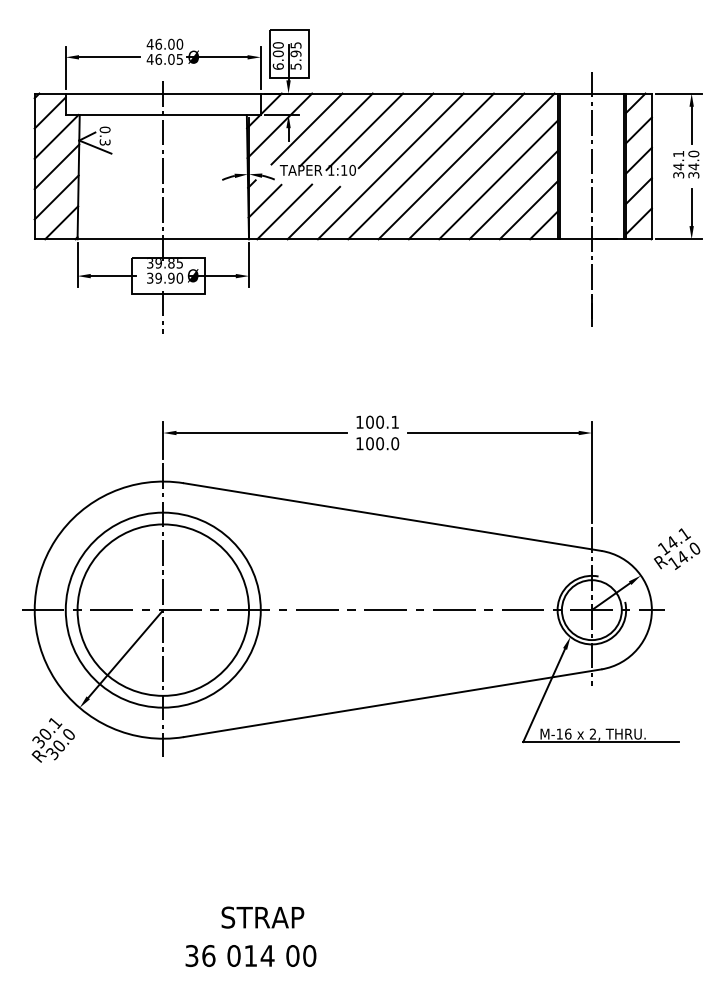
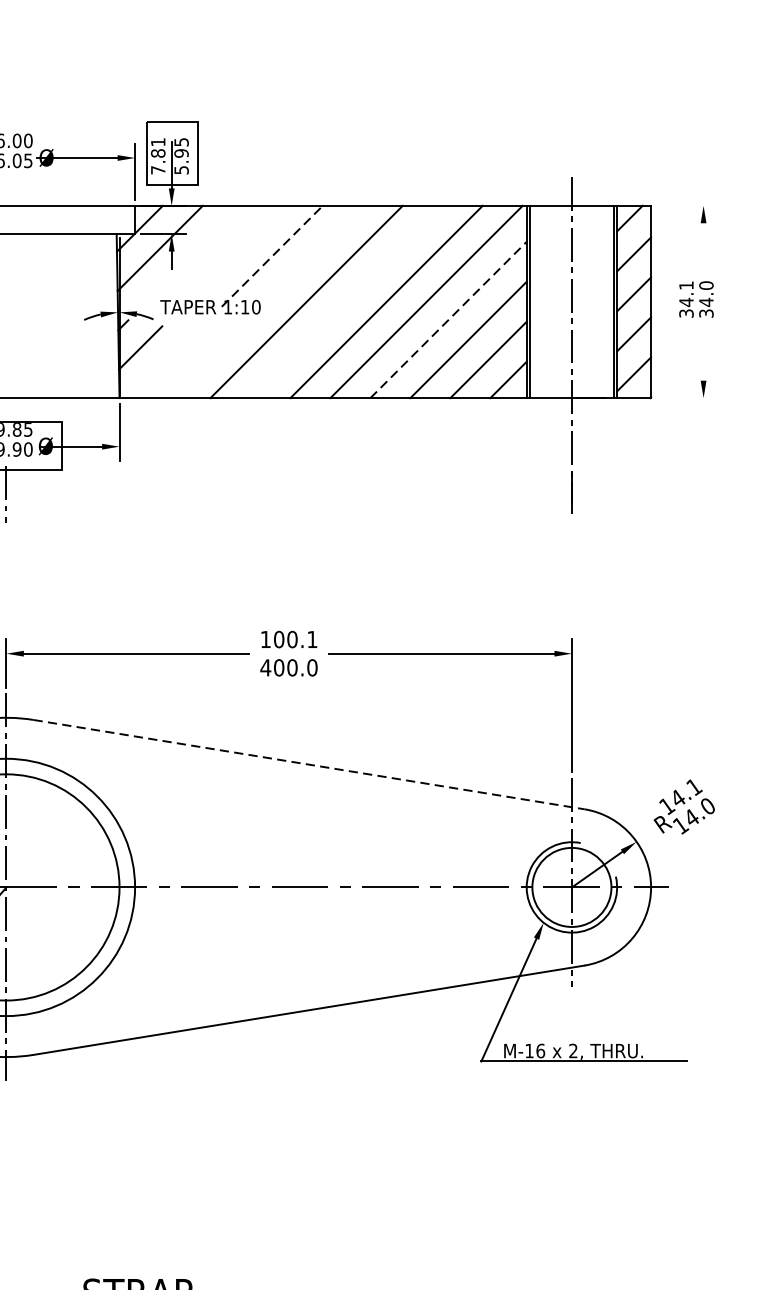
text: (277, 55) -> (157, 155), 6.00 -> 7.81
line: (679, 93) -> (687, 205), removed
line: (691, 124) -> (703, 246), removed
line: (306, 128) -> (195, 251), removed
line: (336, 129) -> (234, 253), removed
line: (395, 130) -> (312, 254), removed
line: (365, 131) -> (273, 255), solid -> dashed
line: (420, 166) -> (345, 302), removed
line: (163, 171) -> (6, 308), removed
line: (498, 180) -> (448, 320), solid -> dashed
line: (691, 207) -> (703, 356), removed
line: (284, 211) -> (166, 361), removed
line: (313, 212) -> (204, 362), removed
line: (679, 239) -> (687, 398), removed
text: (359, 443) -> (265, 667), 100.0 -> 400.0
line: (392, 517) -> (308, 765), solid -> dashed

